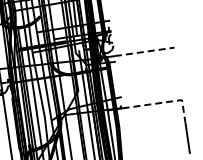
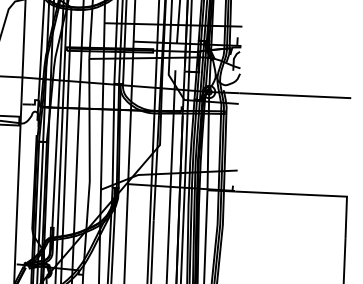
line: (145, 51) -> (296, 95), dashed -> solid
line: (164, 102) -> (314, 195), dashed -> solid

